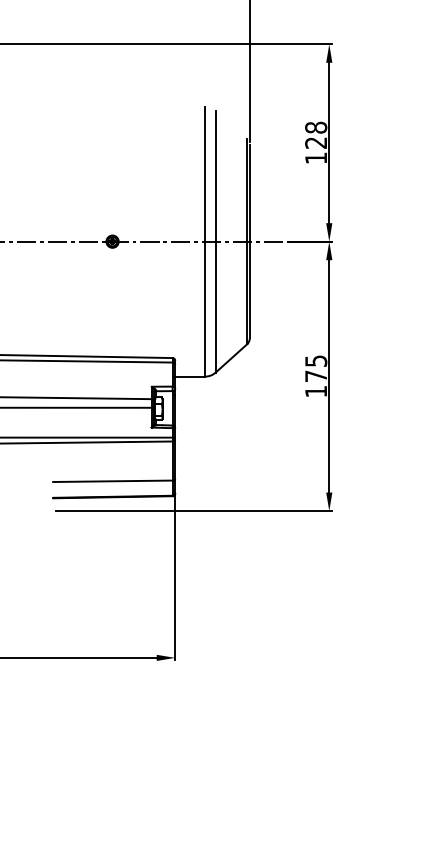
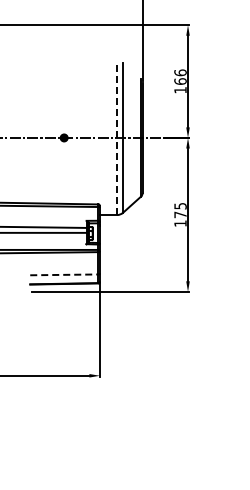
text: (316, 134) -> (180, 76), 128 -> 166
line: (205, 240) -> (117, 137), solid -> dashed
line: (113, 480) -> (64, 274), solid -> dashed

